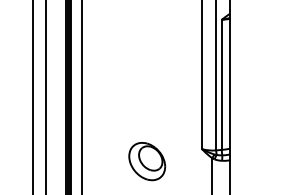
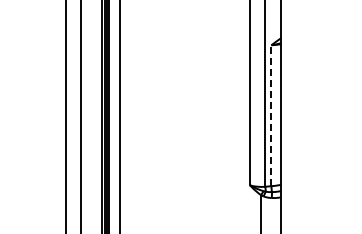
line: (221, 84) -> (271, 115), solid -> dashed
part: (147, 161) -> (190, 198), removed

